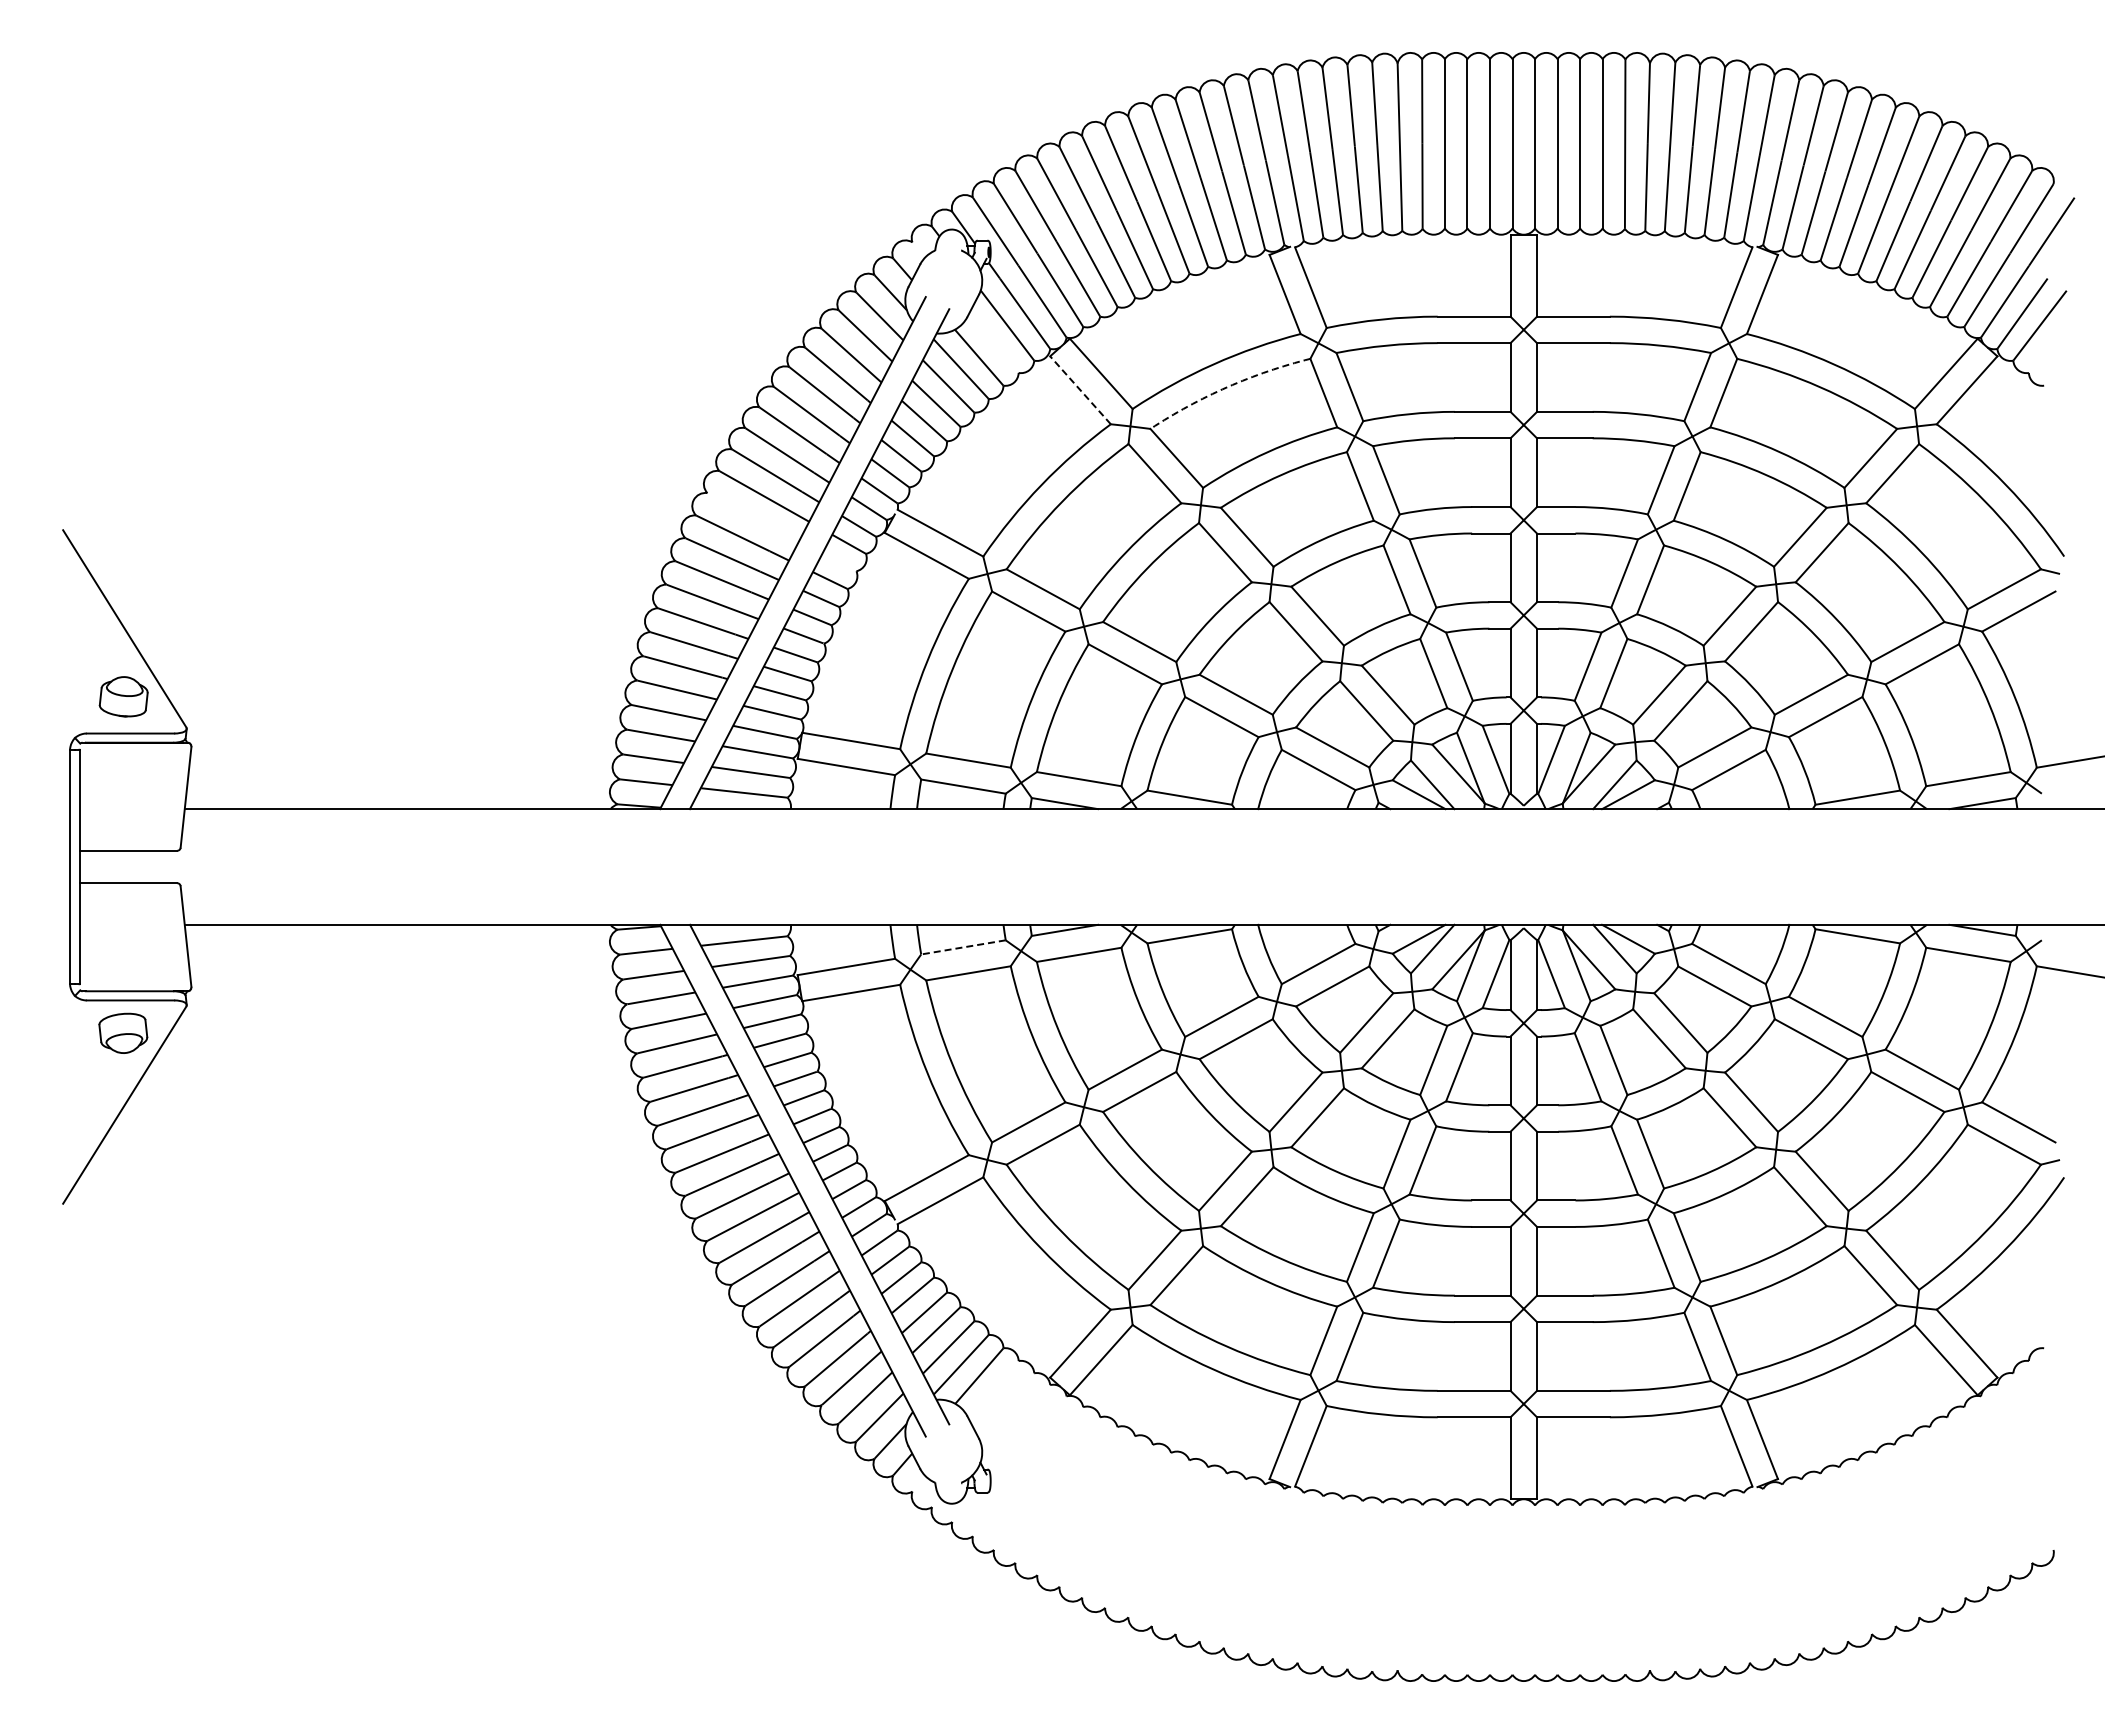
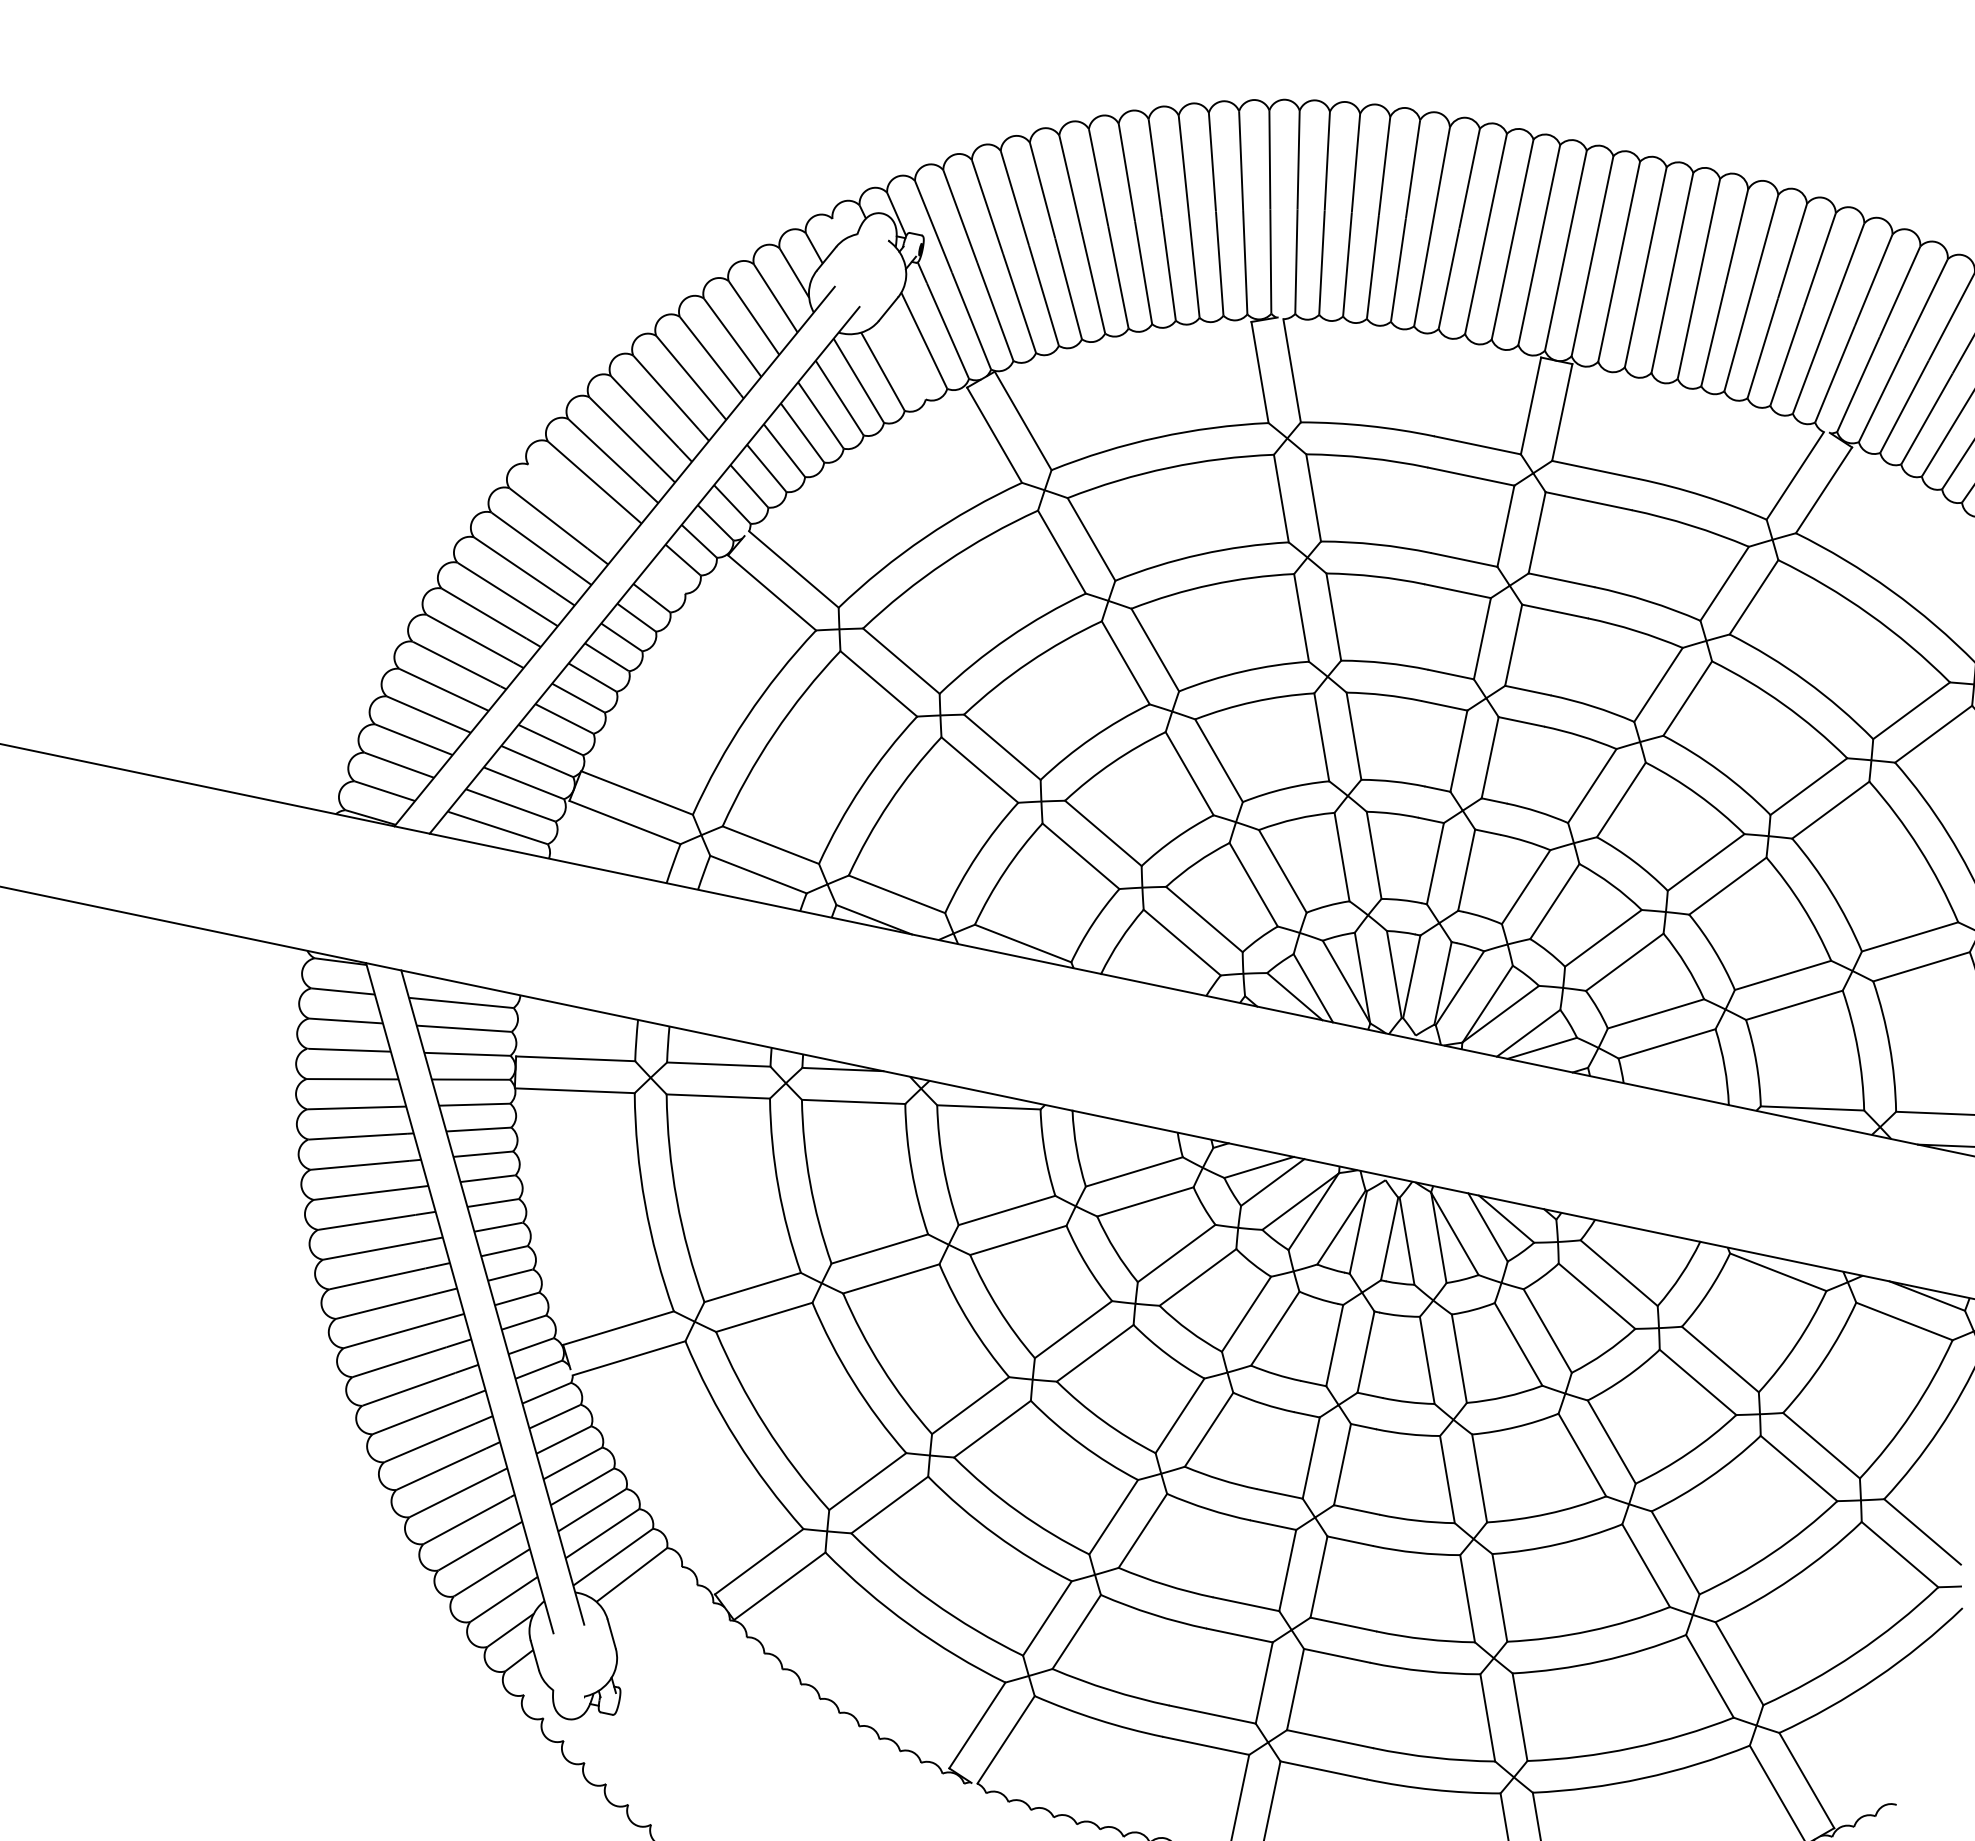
arc: (1227, 387) -> (1168, 468), dashed -> solid
line: (1080, 390) -> (994, 435), dashed -> solid
line: (963, 947) -> (718, 1064), dashed -> solid

